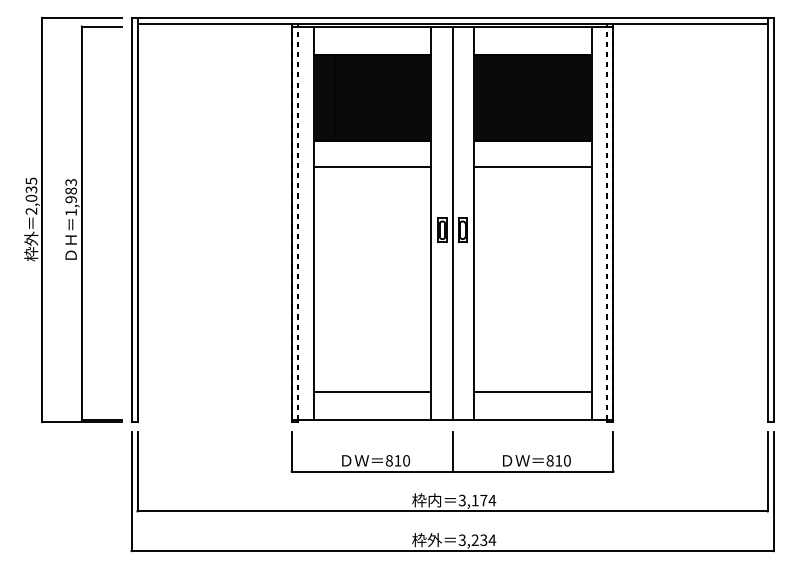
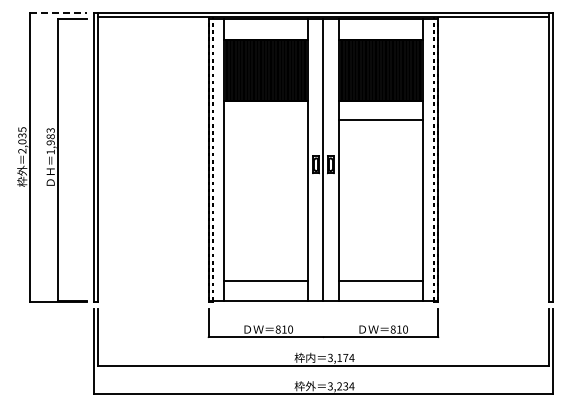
line: (82, 17) -> (58, 12), solid -> dashed
line: (371, 167) -> (265, 119), removed
line: (452, 450) -> (323, 322), removed

